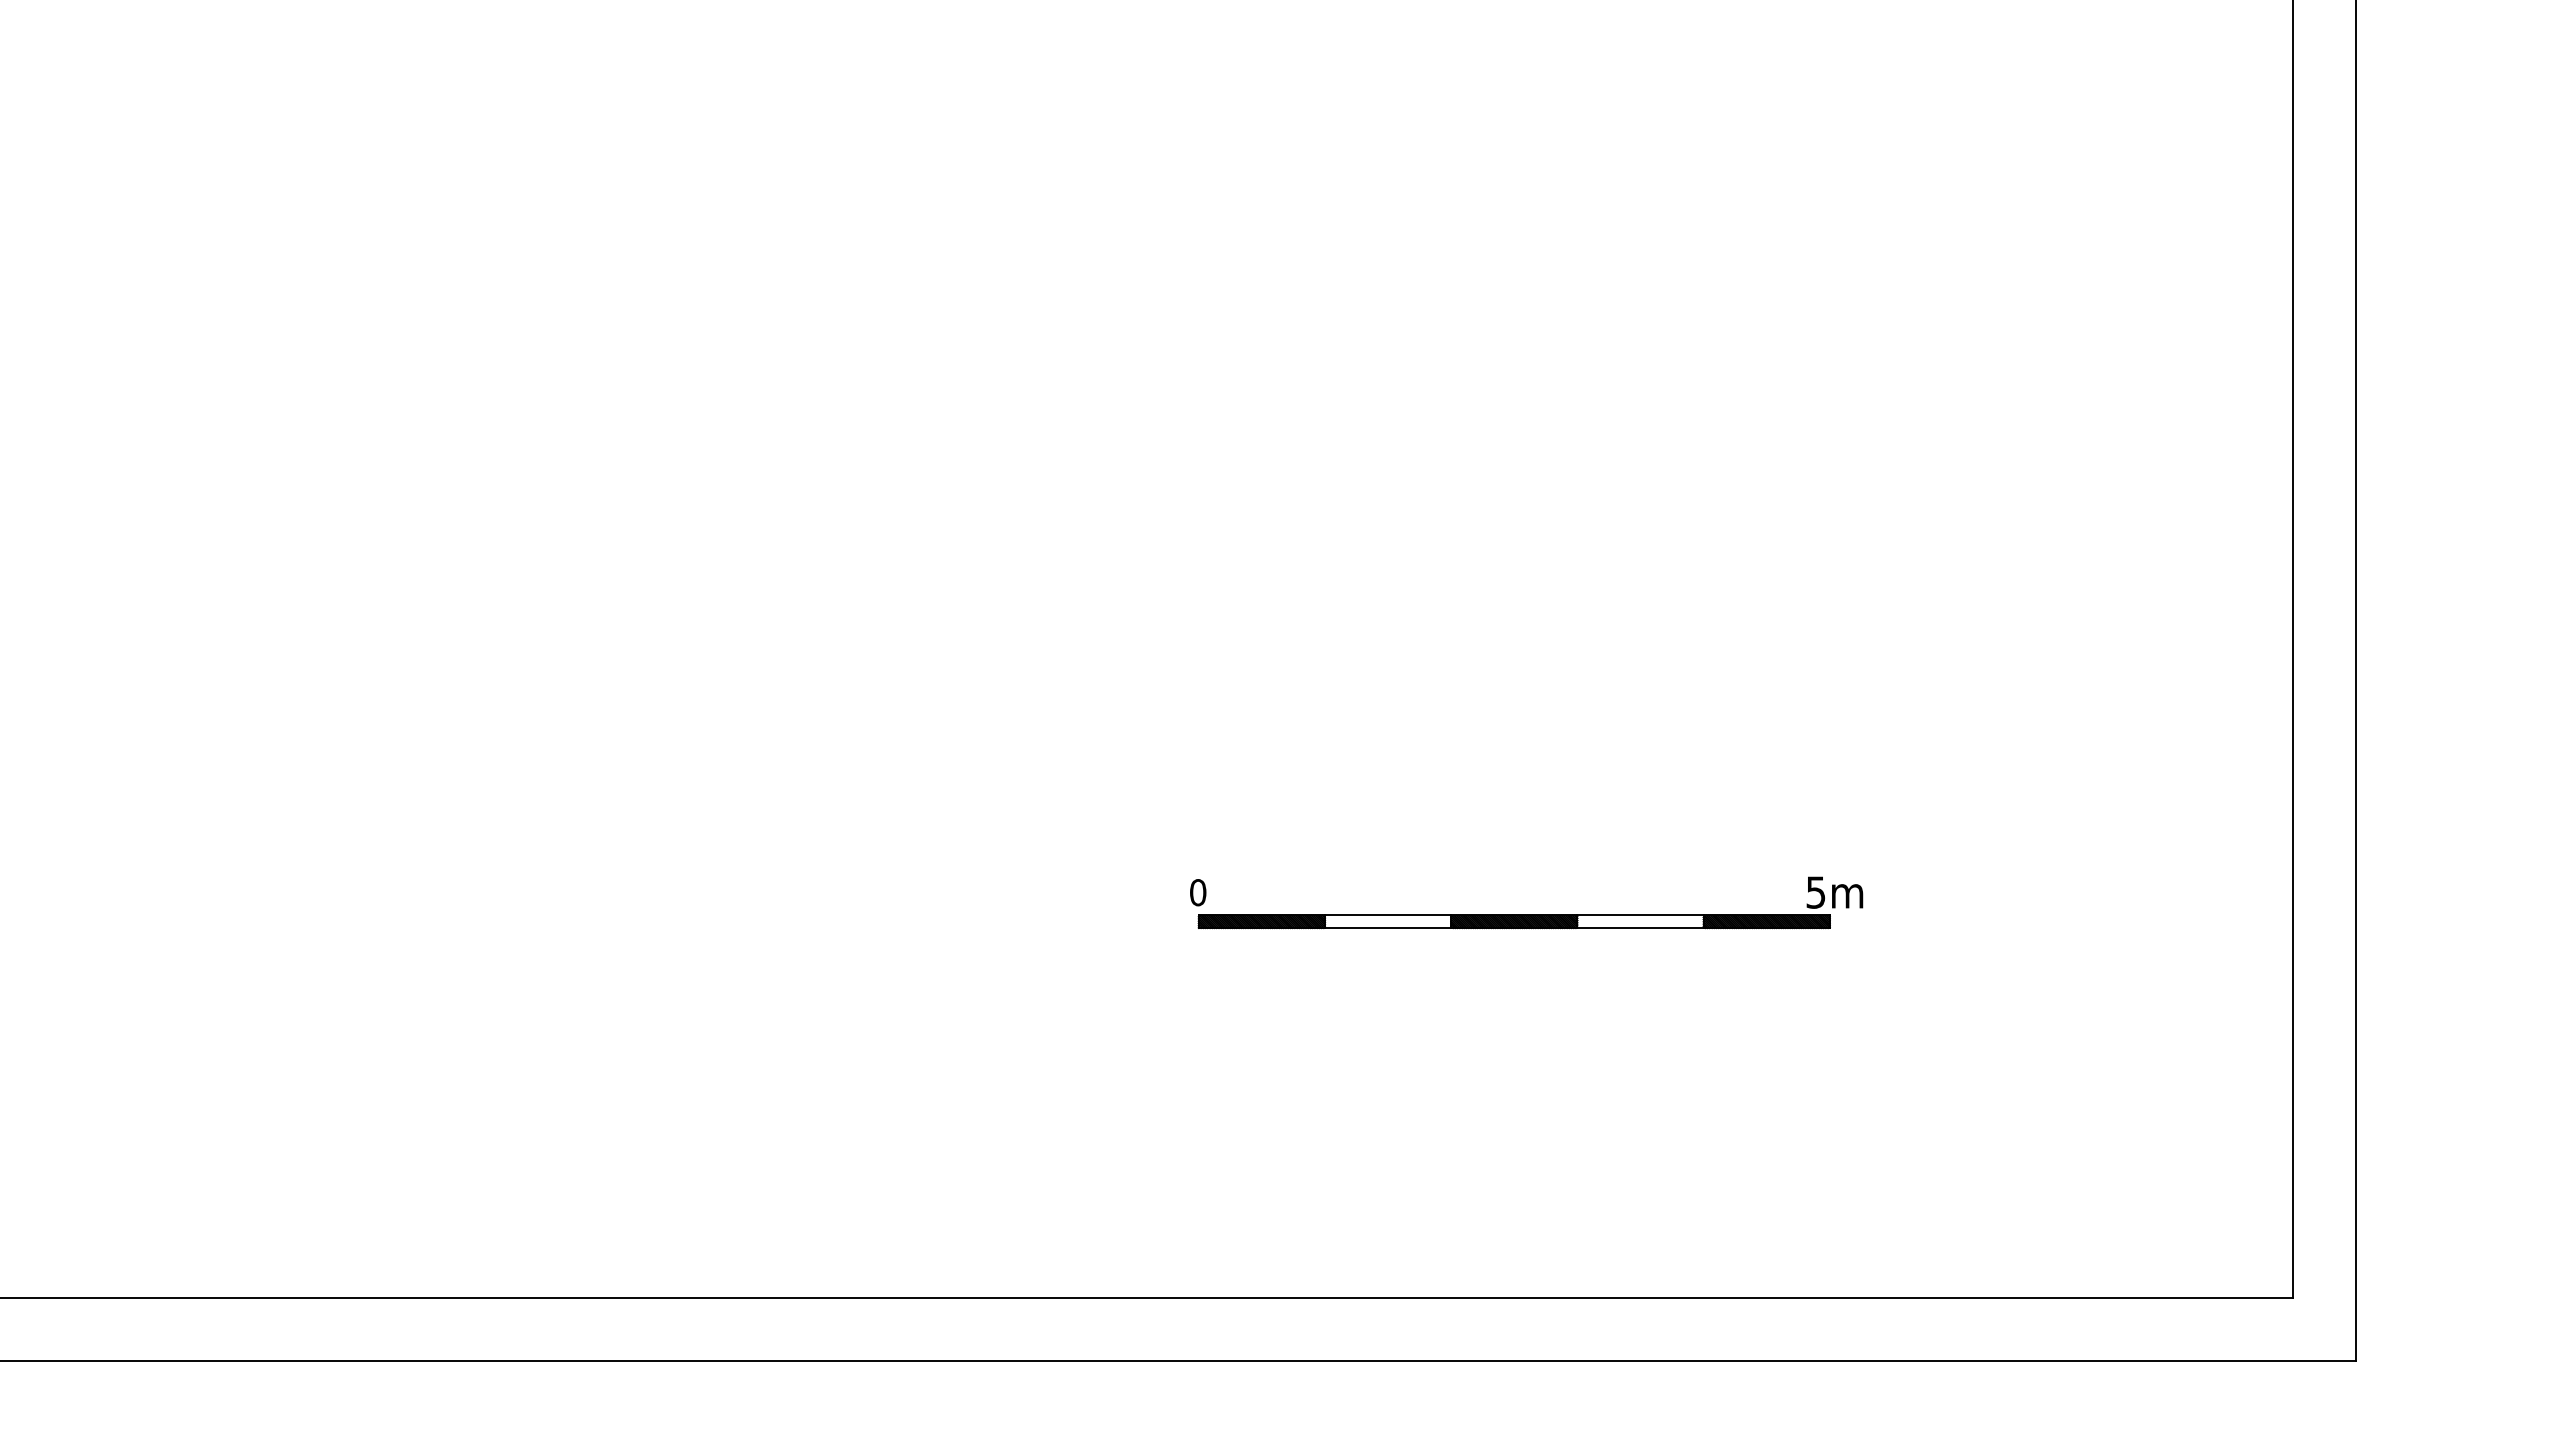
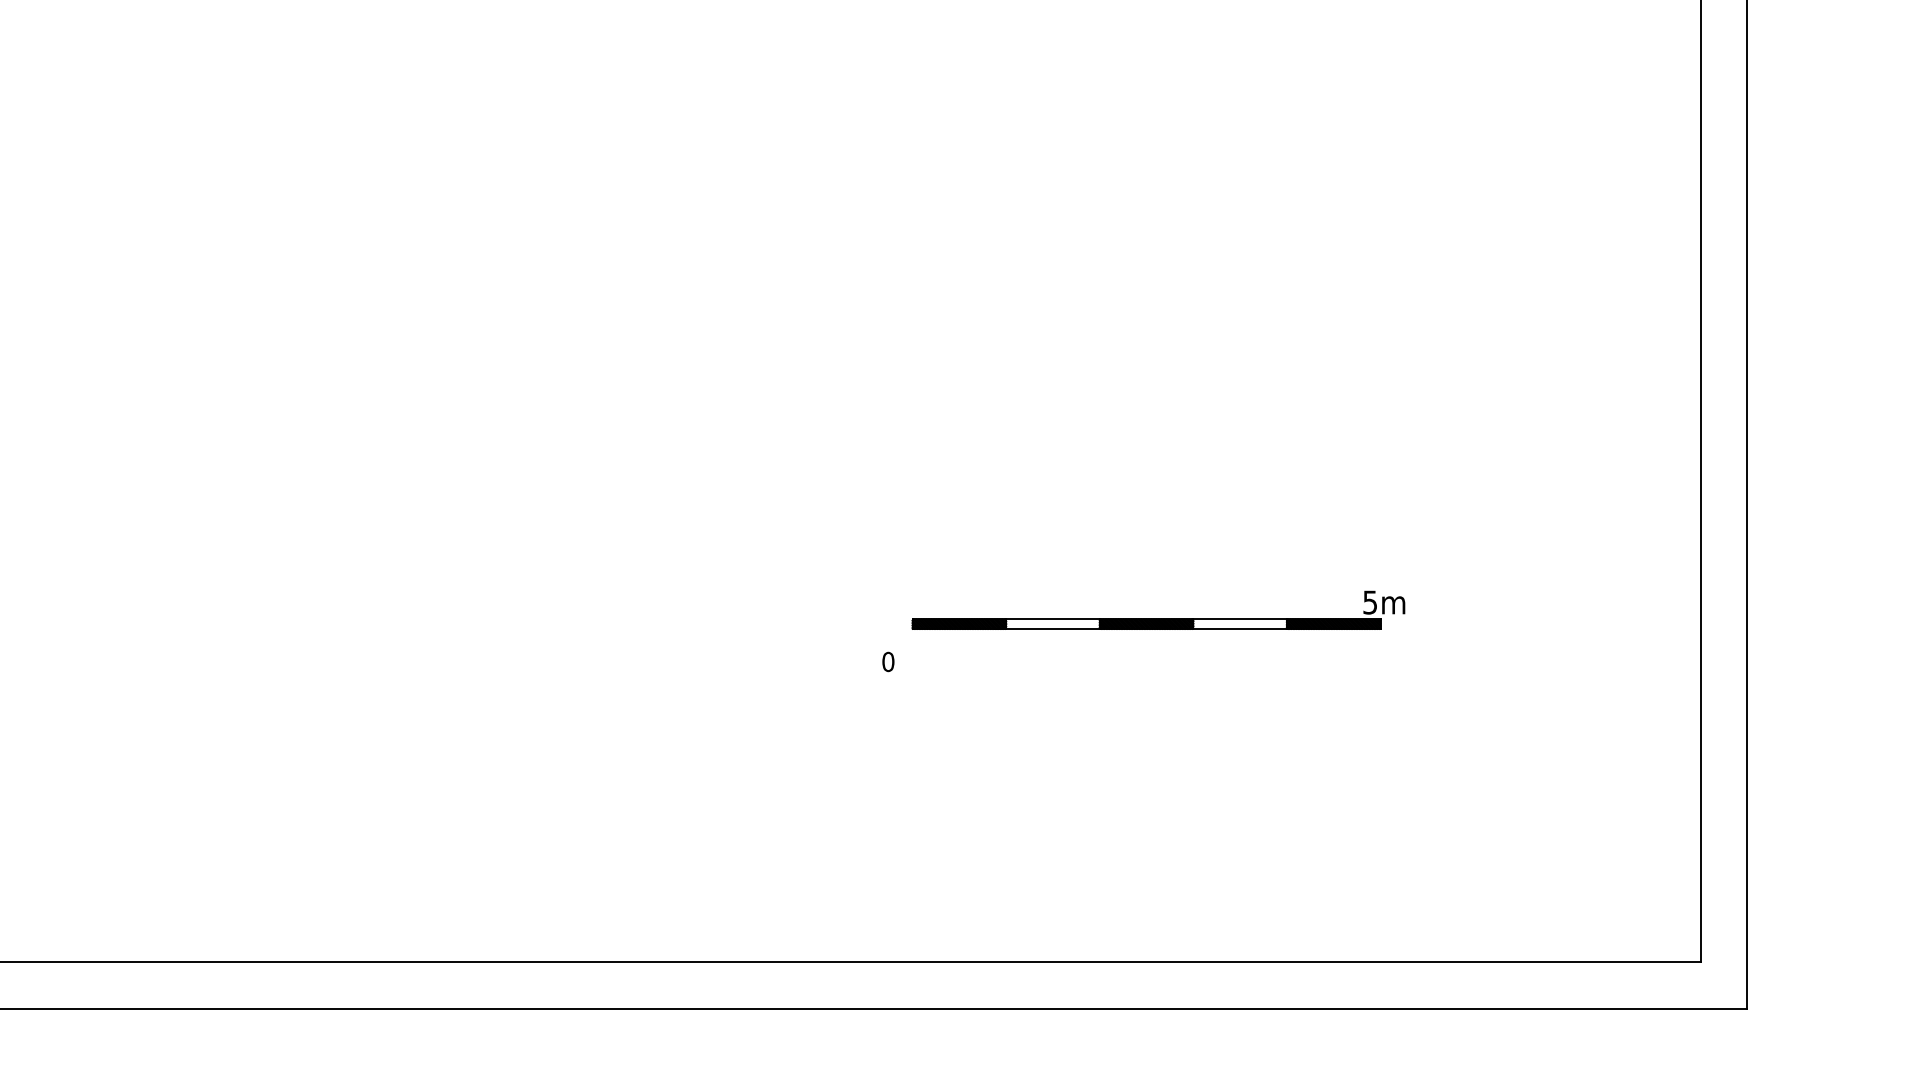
part: (1530, 914) -> (1158, 618), moved

